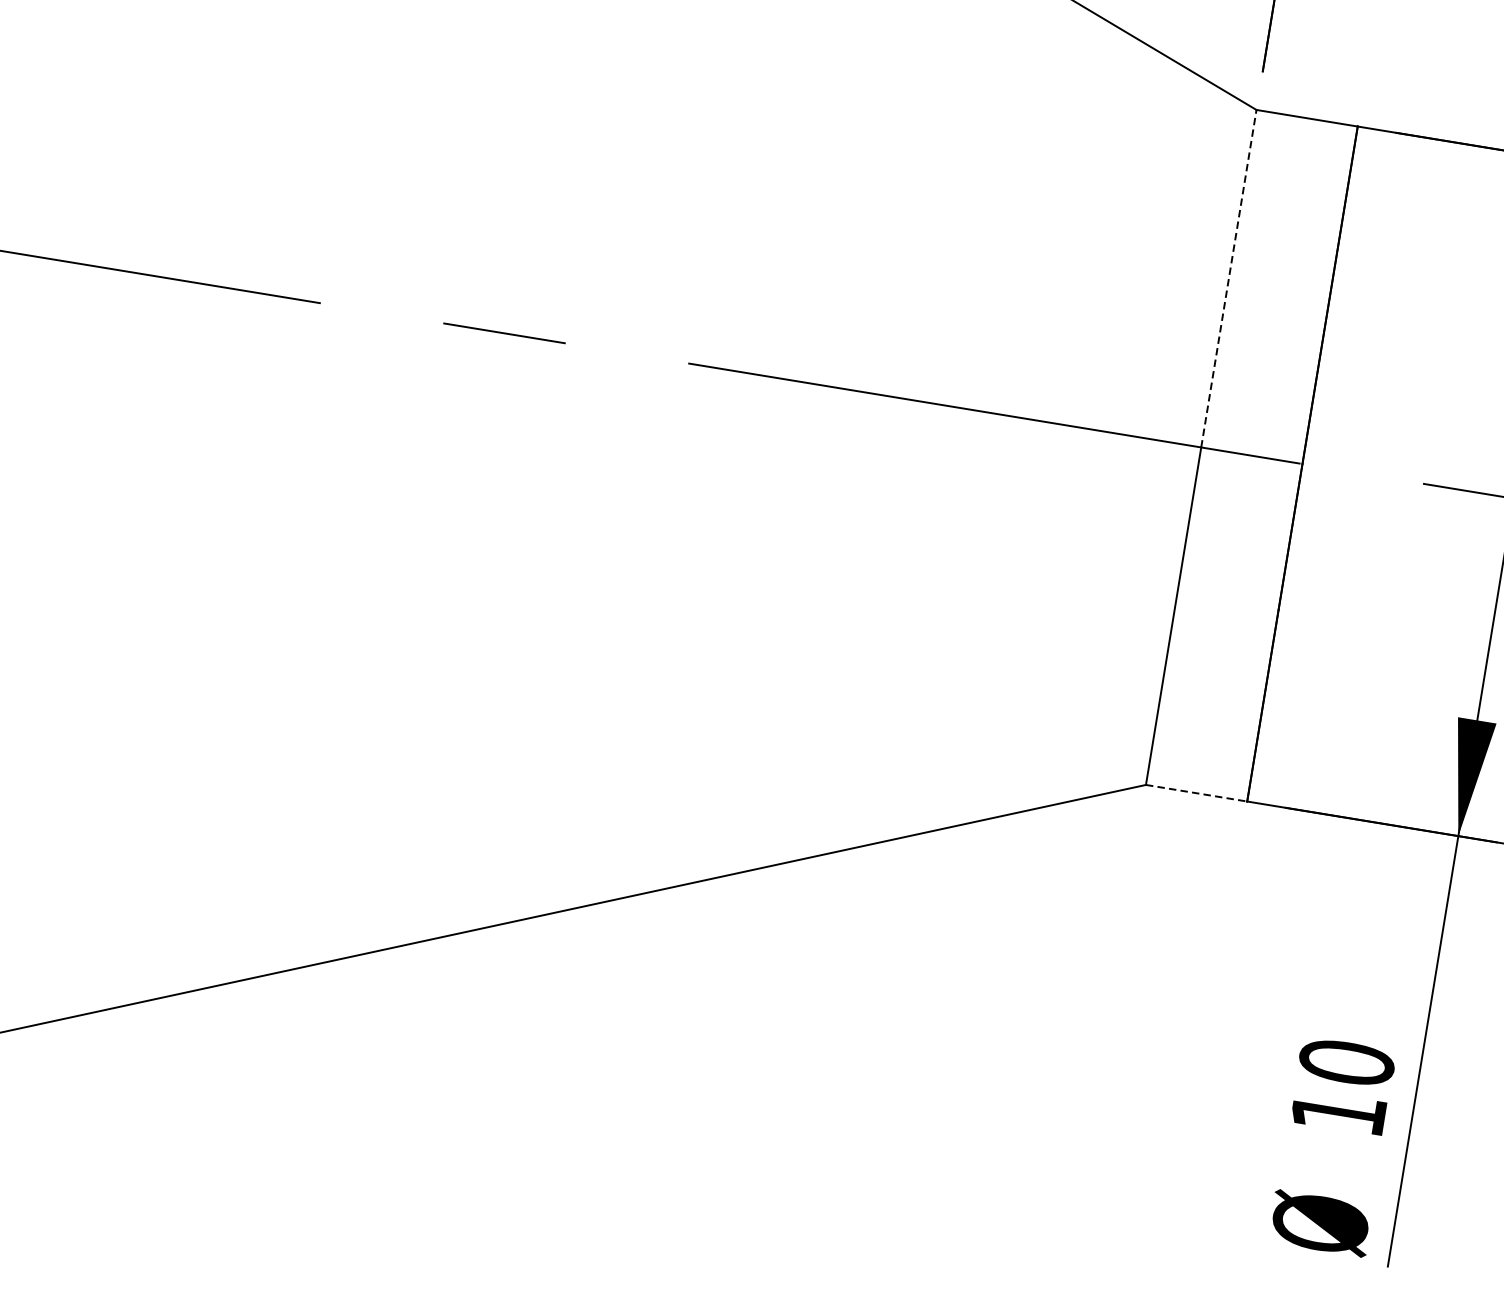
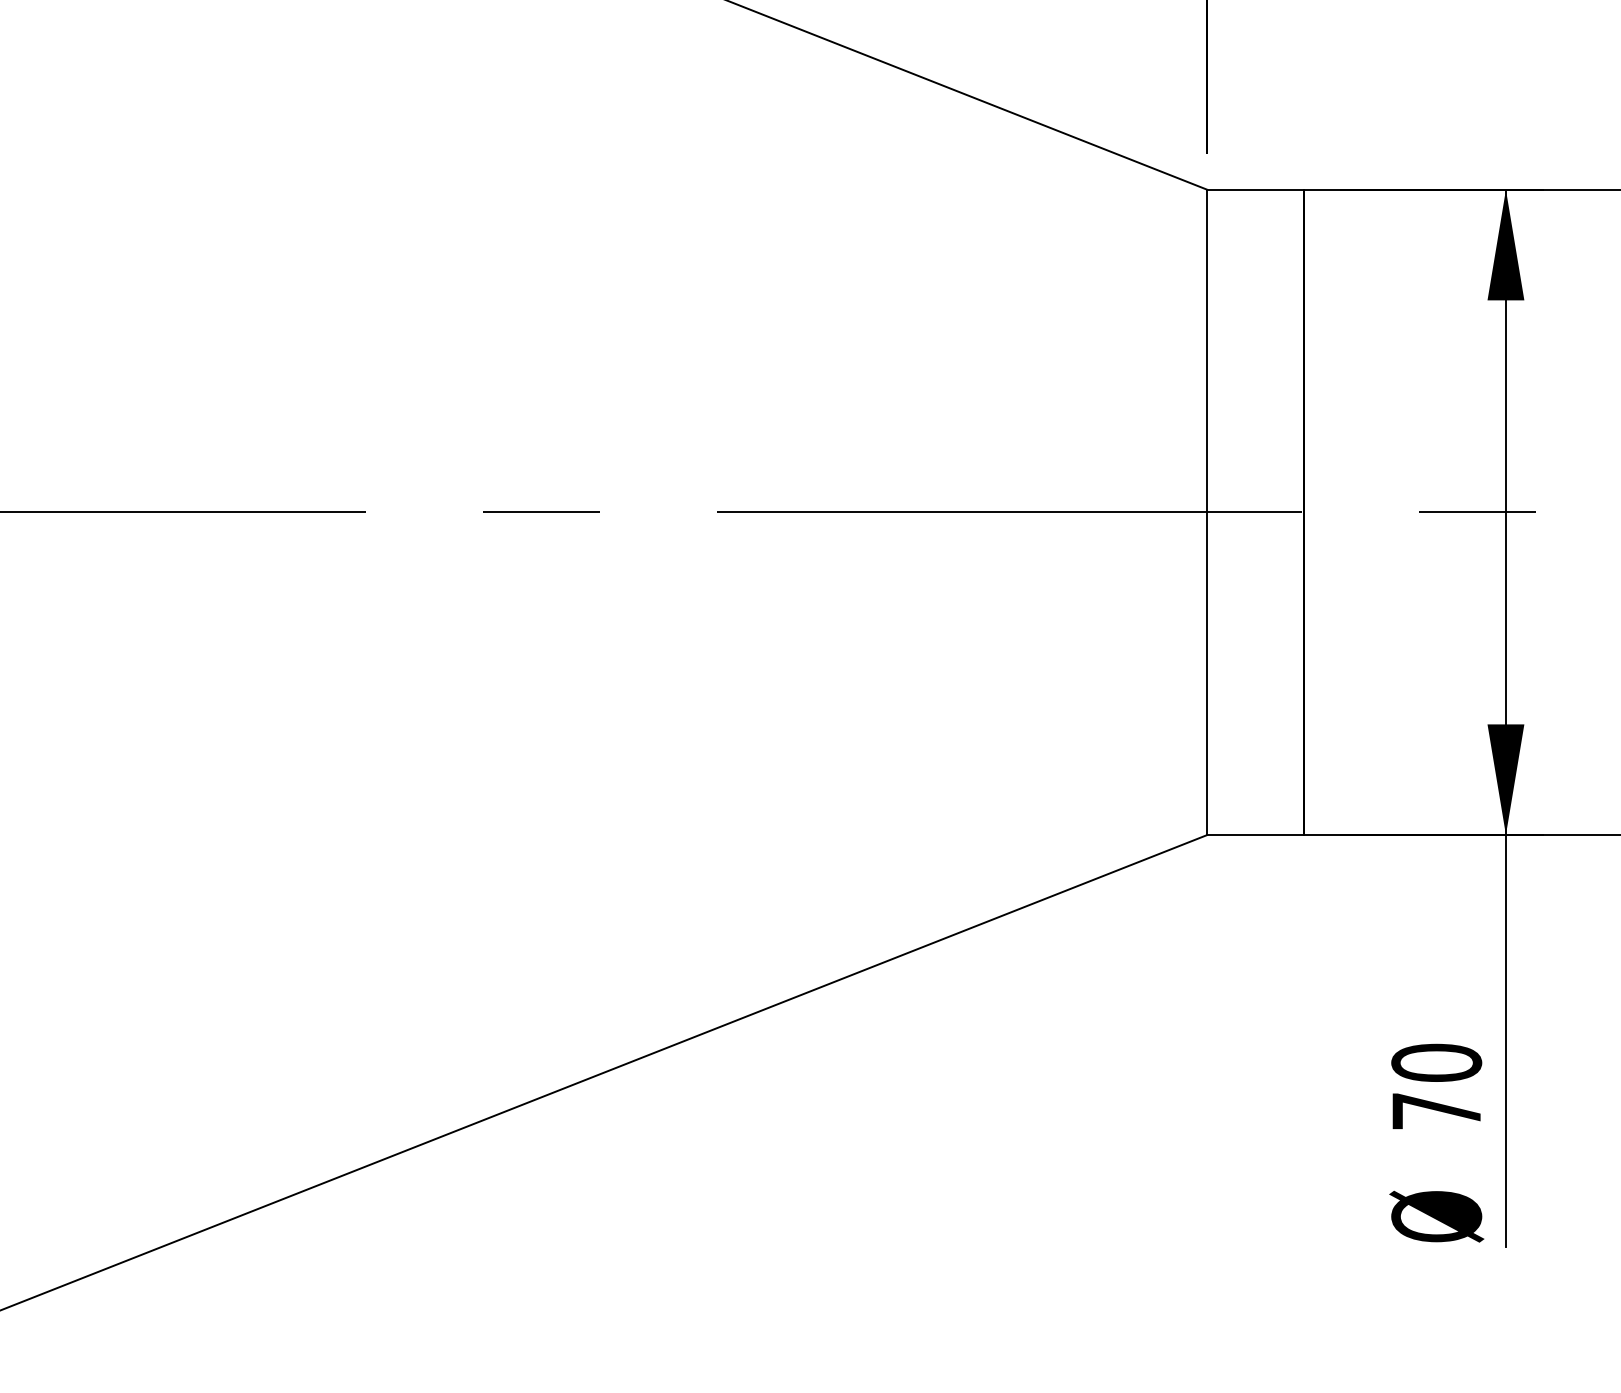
line: (1229, 278) -> (1207, 350), dashed -> solid
line: (1197, 793) -> (1256, 835), dashed -> solid
text: (1338, 1113) -> (1436, 1111), 10 -> 70

